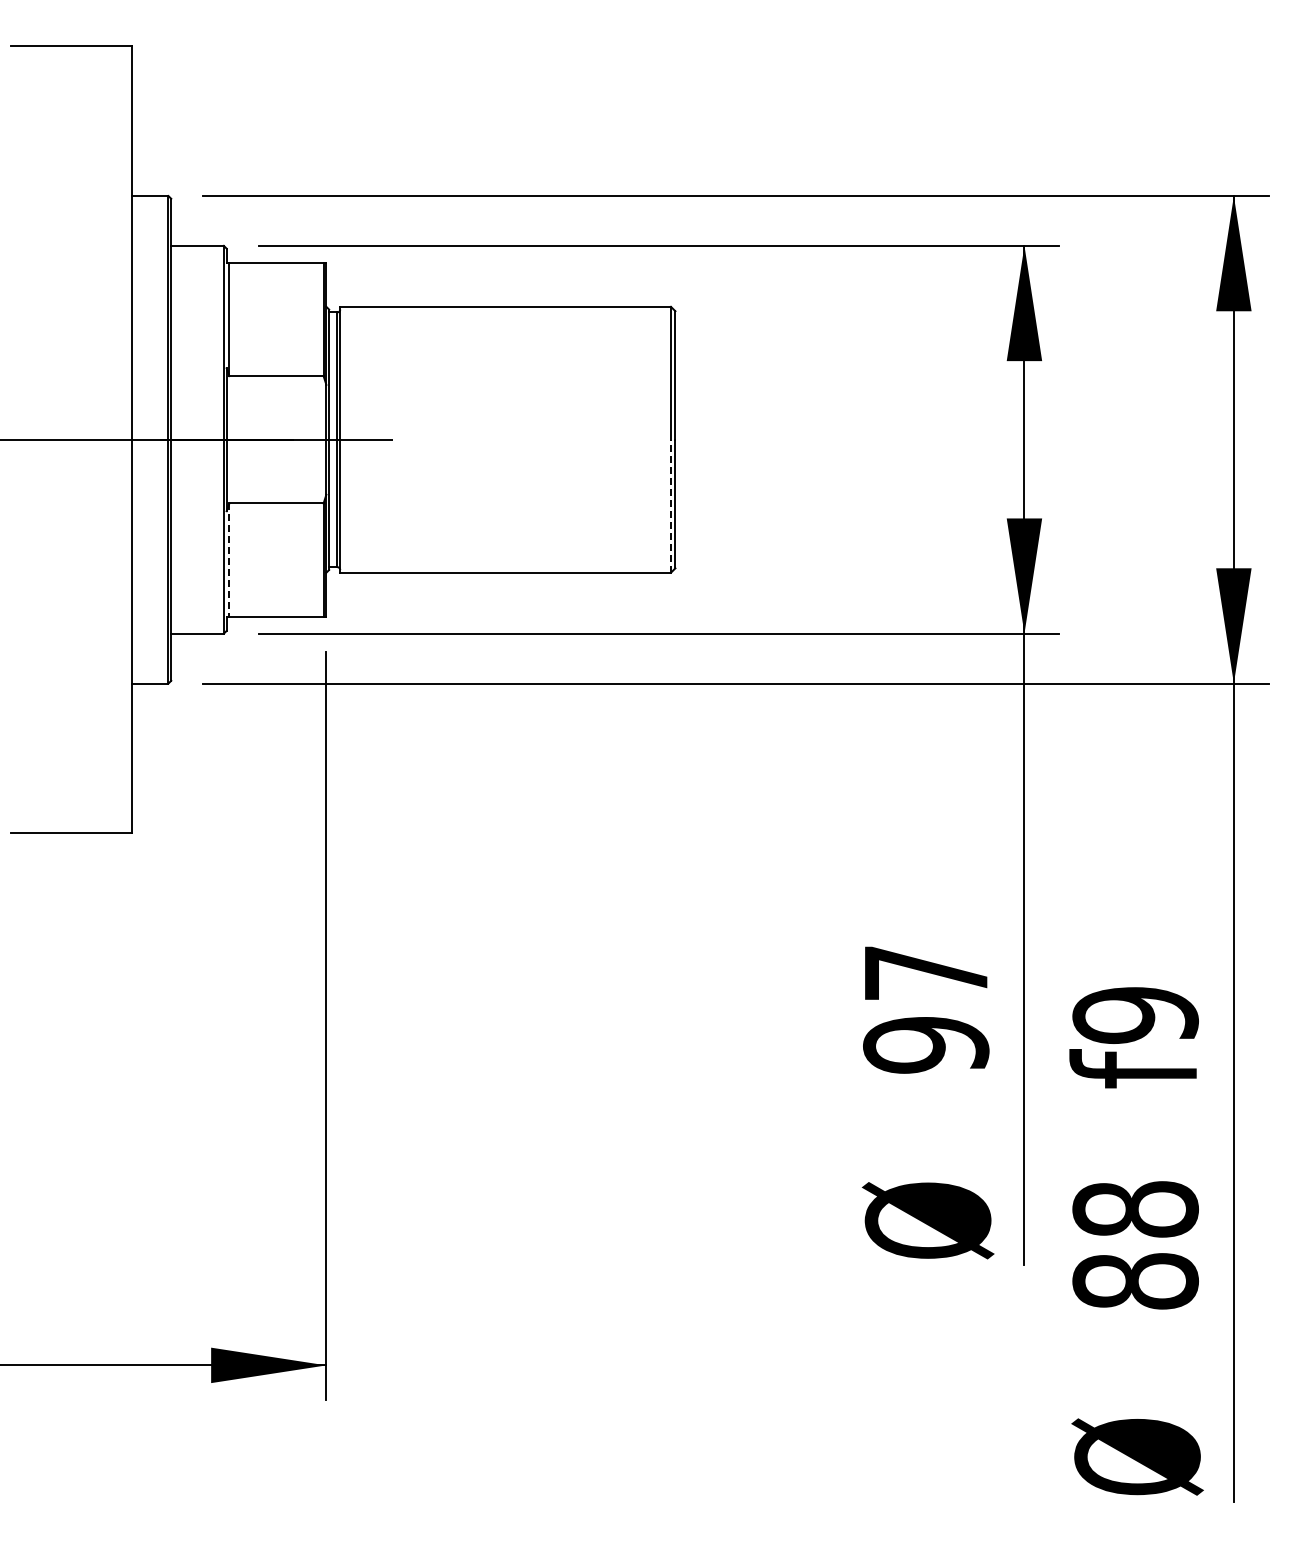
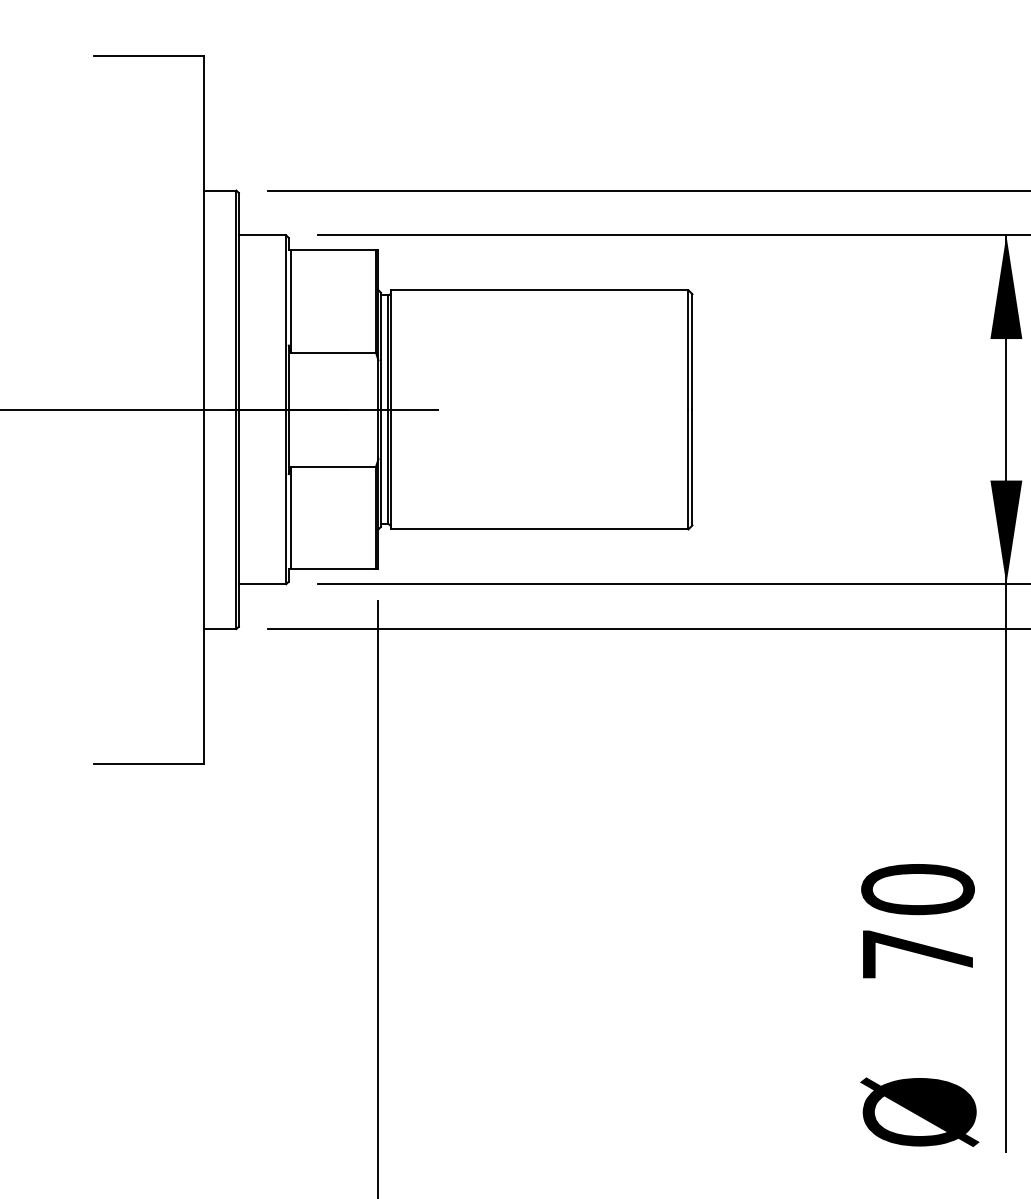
line: (670, 505) -> (687, 468), dashed -> solid
line: (229, 560) -> (291, 518), dashed -> solid
text: (926, 1008) -> (918, 921), 97 -> 70

